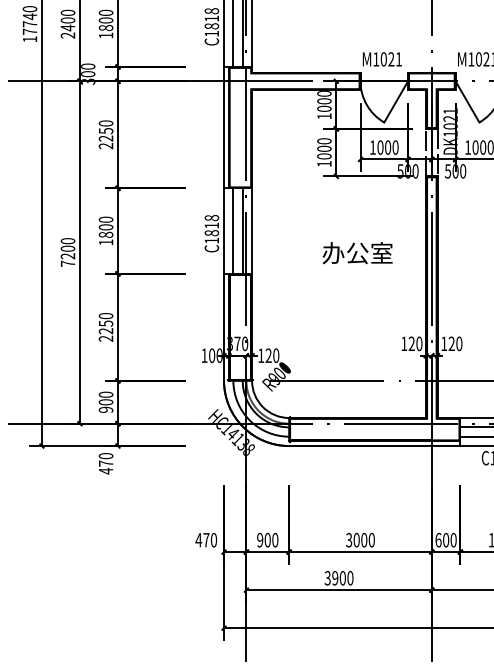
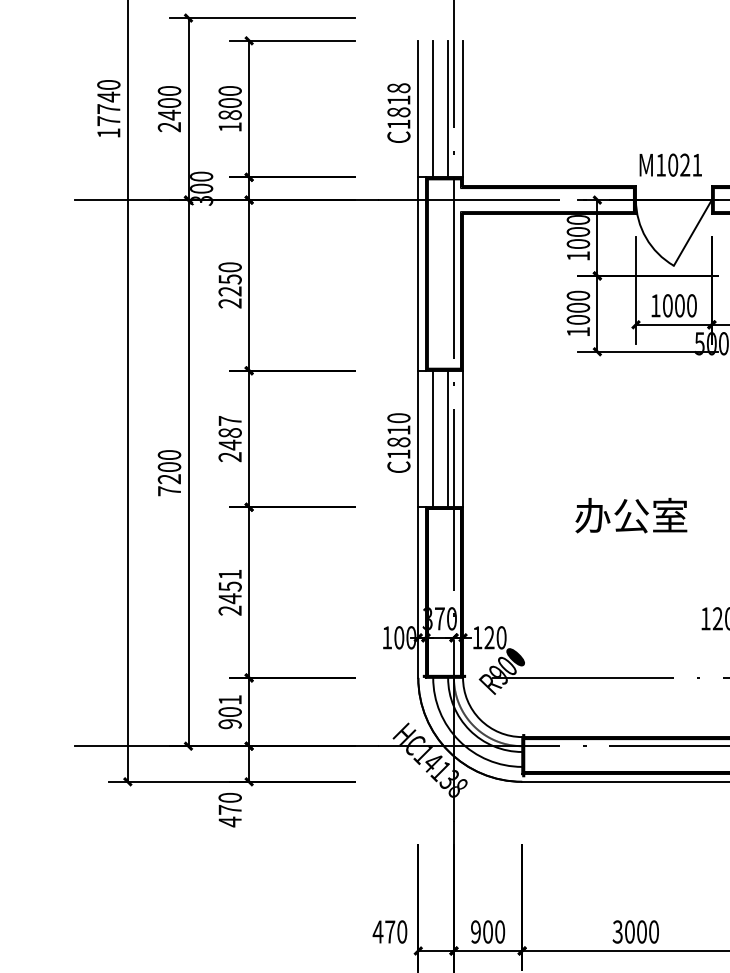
text: (211, 218) -> (398, 418), C1818 -> C1810
text: (105, 230) -> (229, 438), 1800 -> 2487
text: (357, 253) -> (631, 516), moved
text: (105, 323) -> (229, 586), 2250 -> 2451
text: (105, 394) -> (229, 699), 900 -> 901

